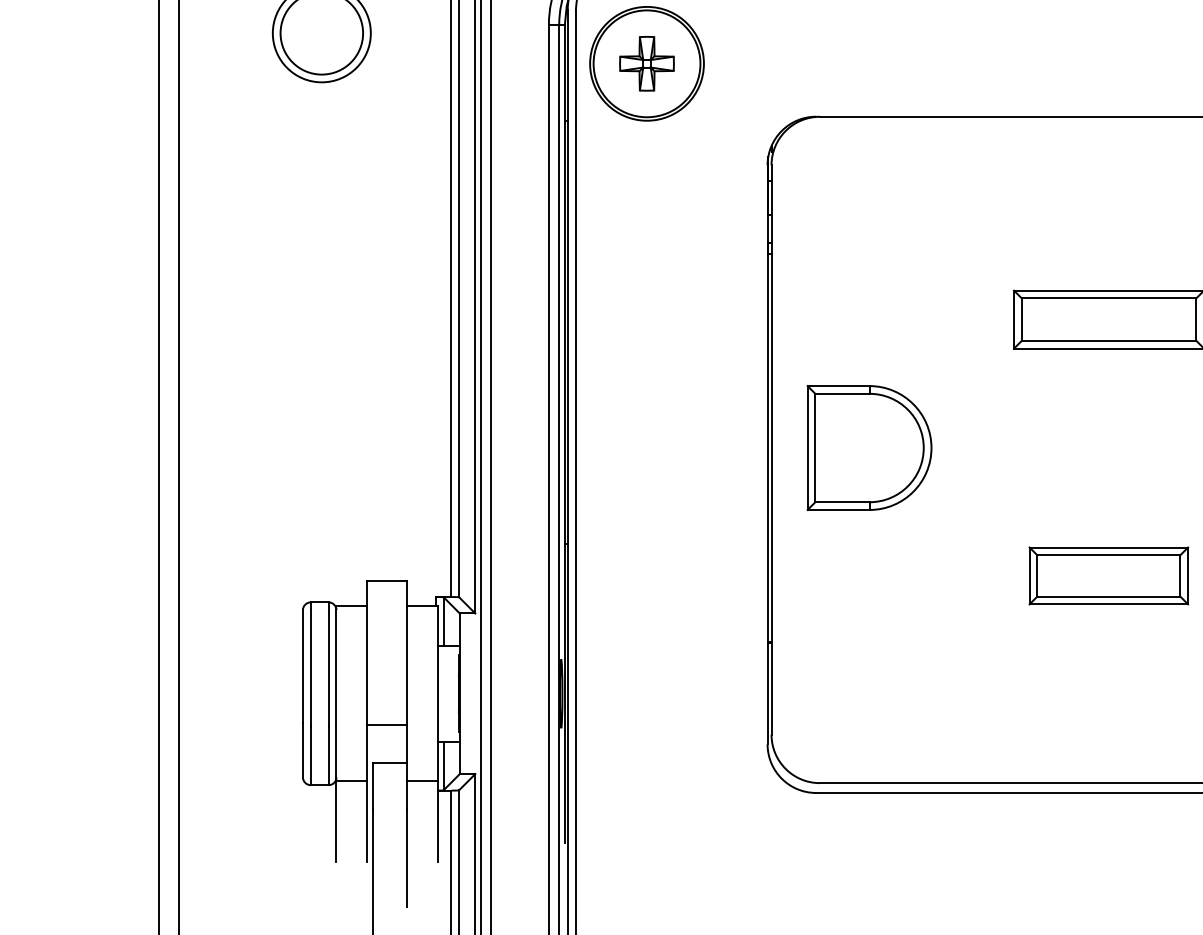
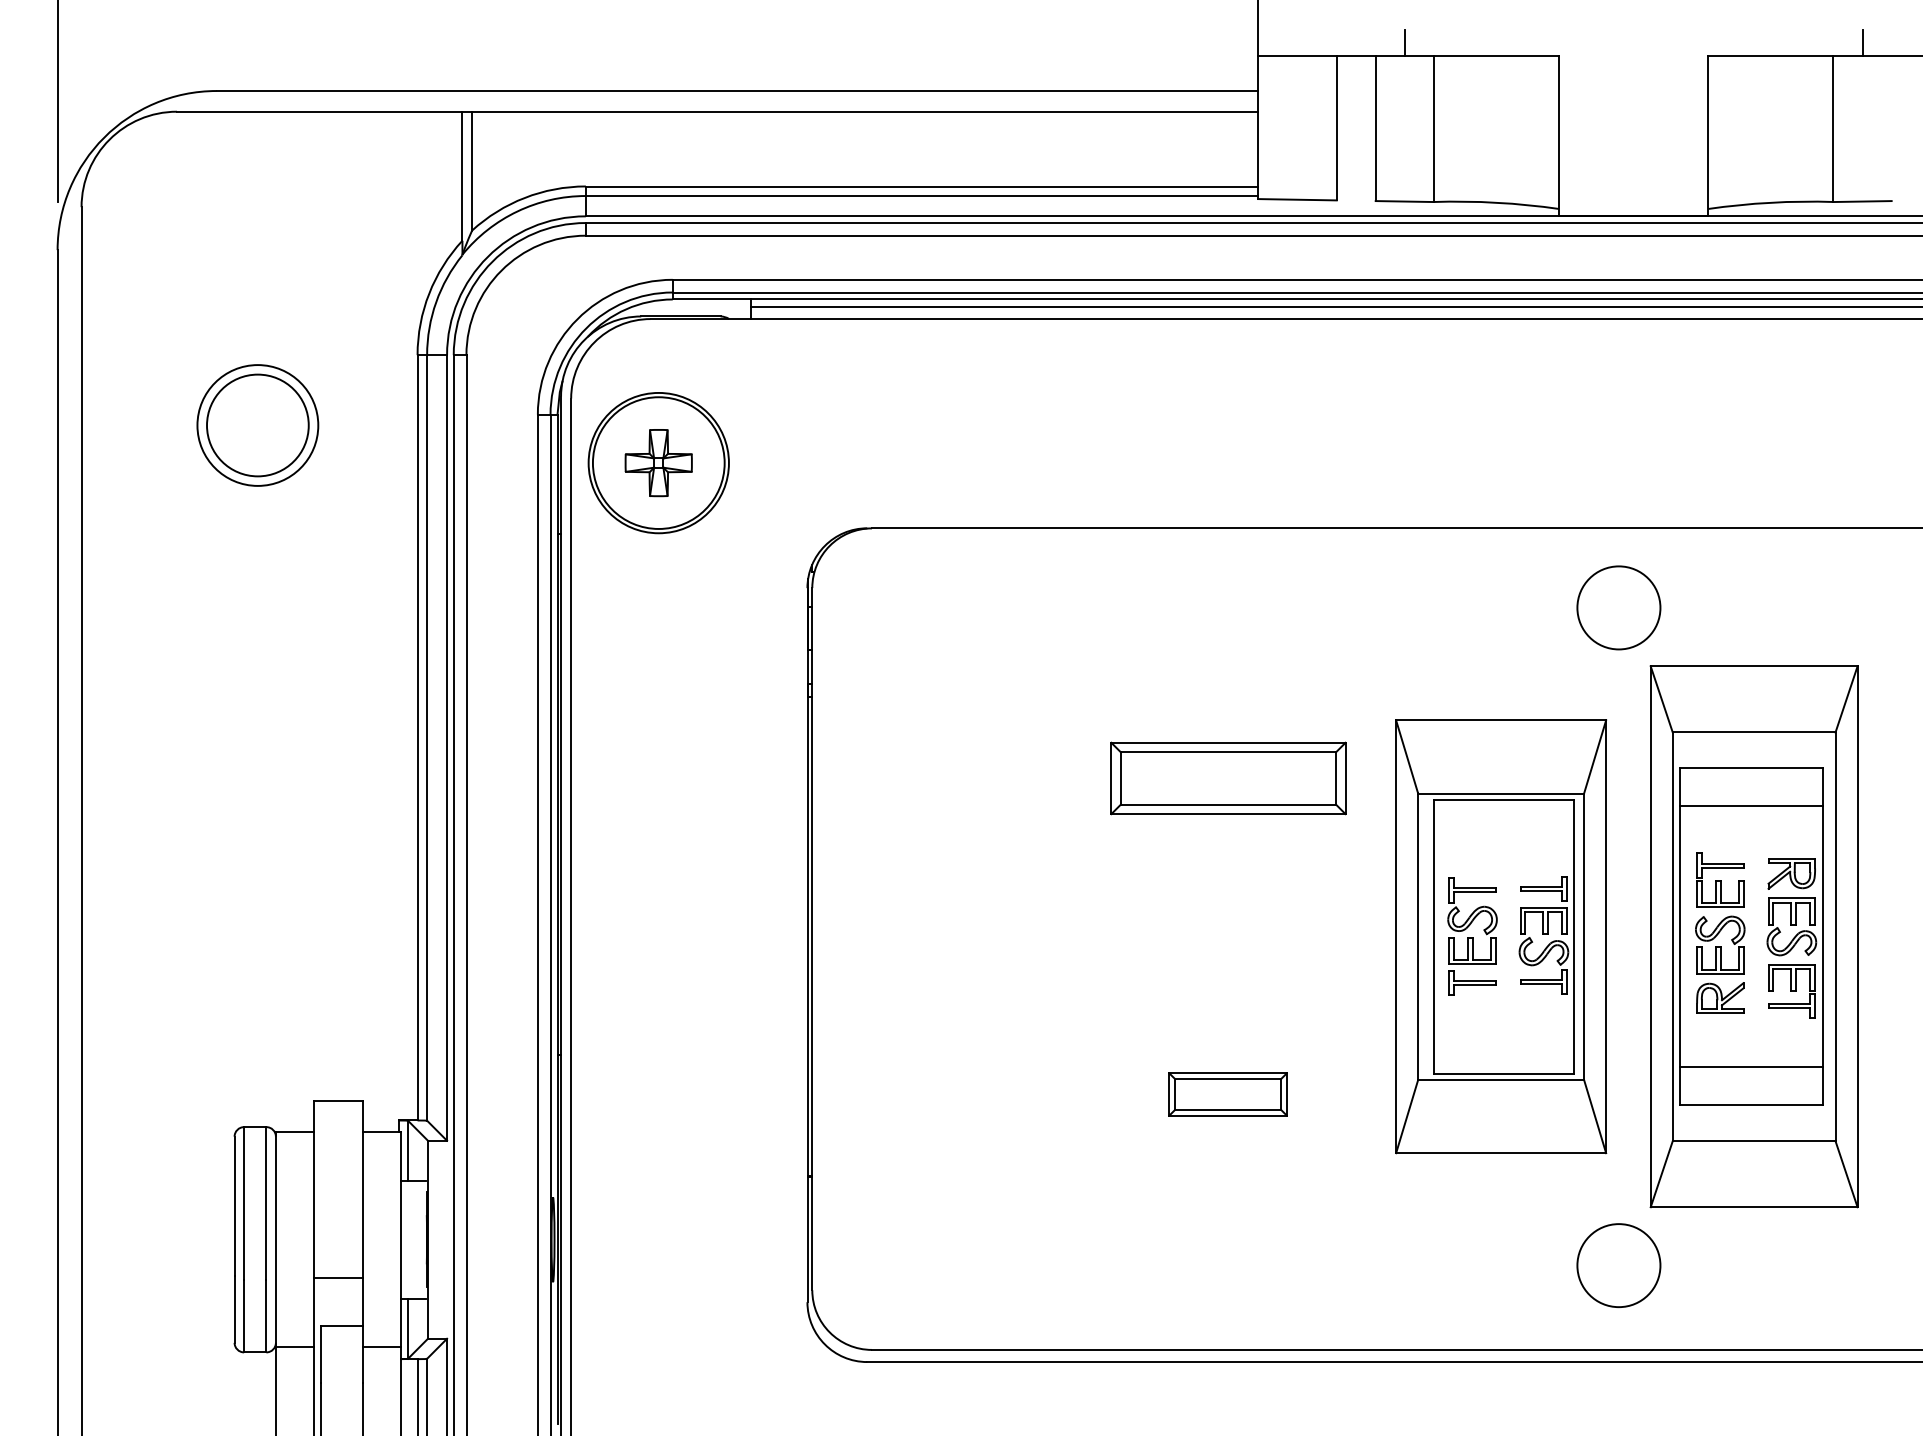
part: (869, 447) -> (932, 936), removed
part: (1108, 575) -> (1227, 1094), size x0.6

